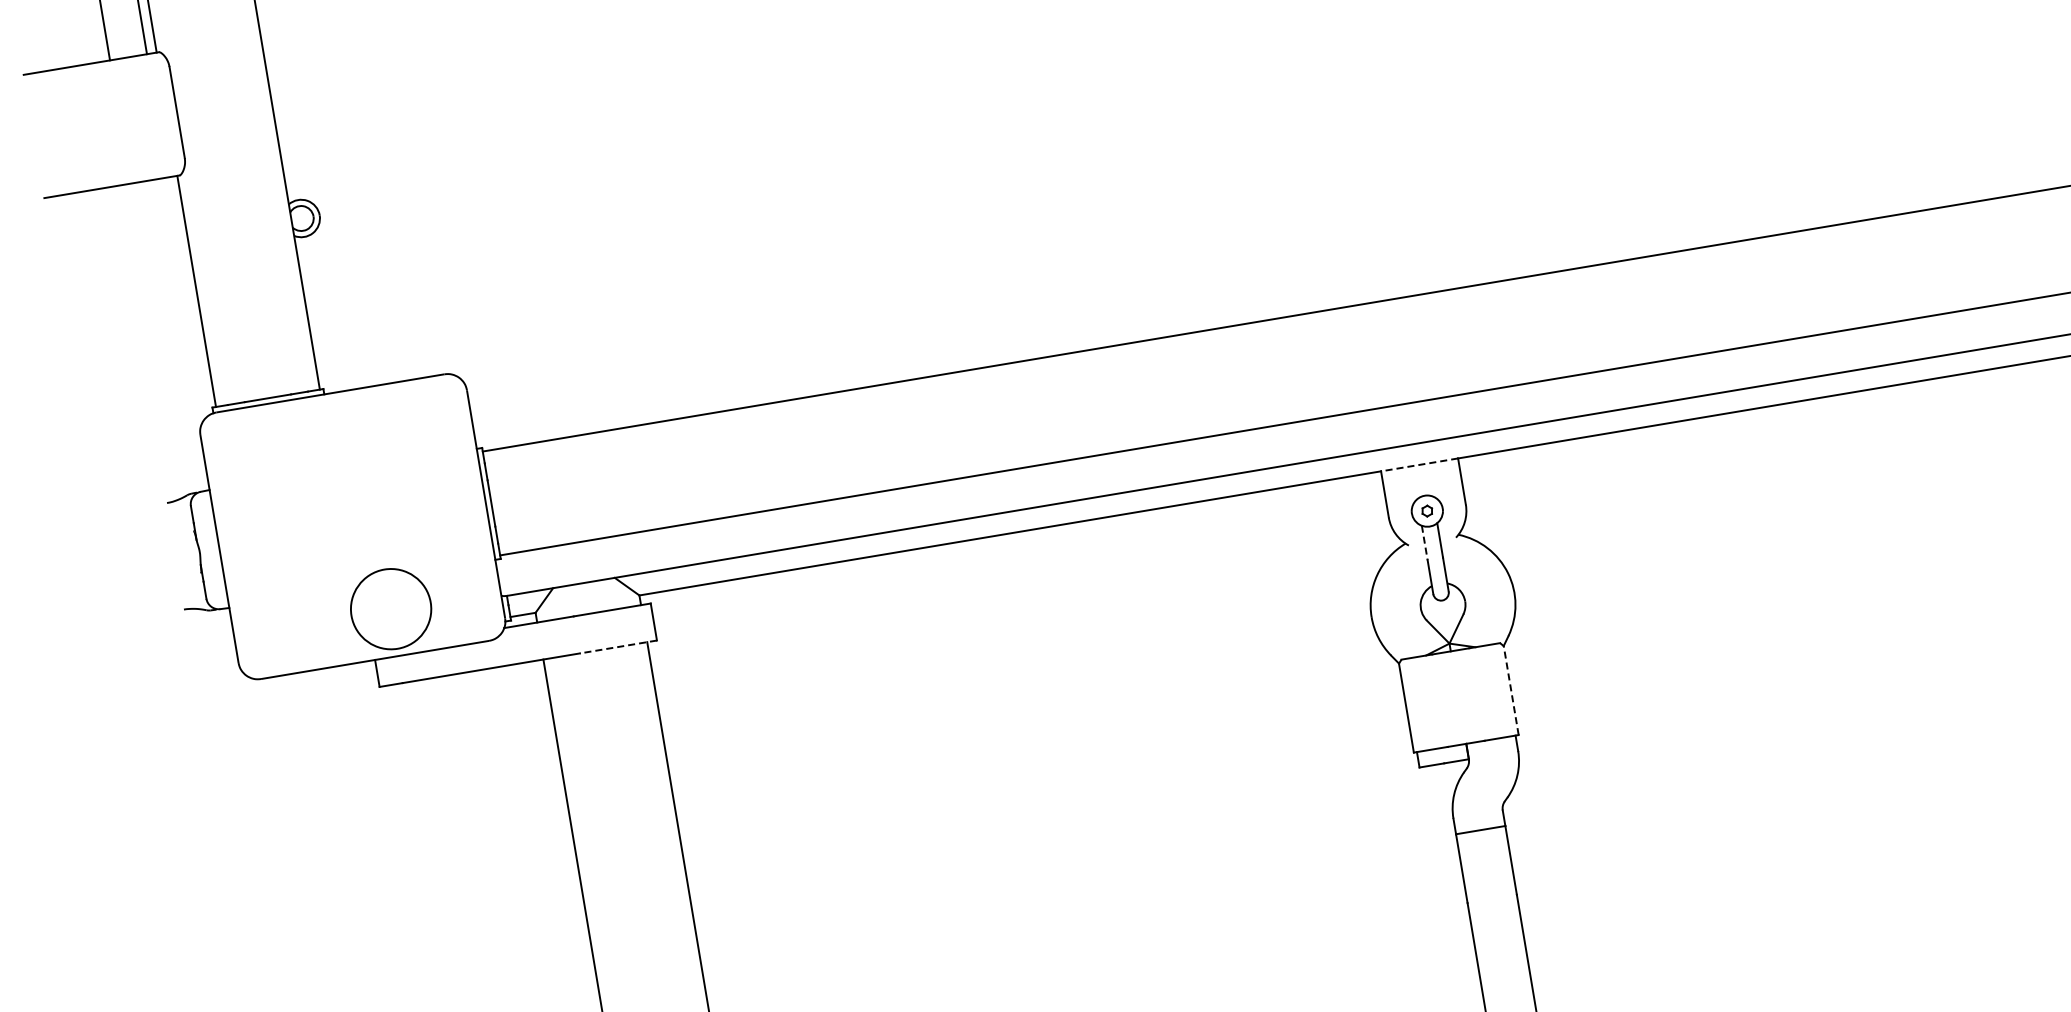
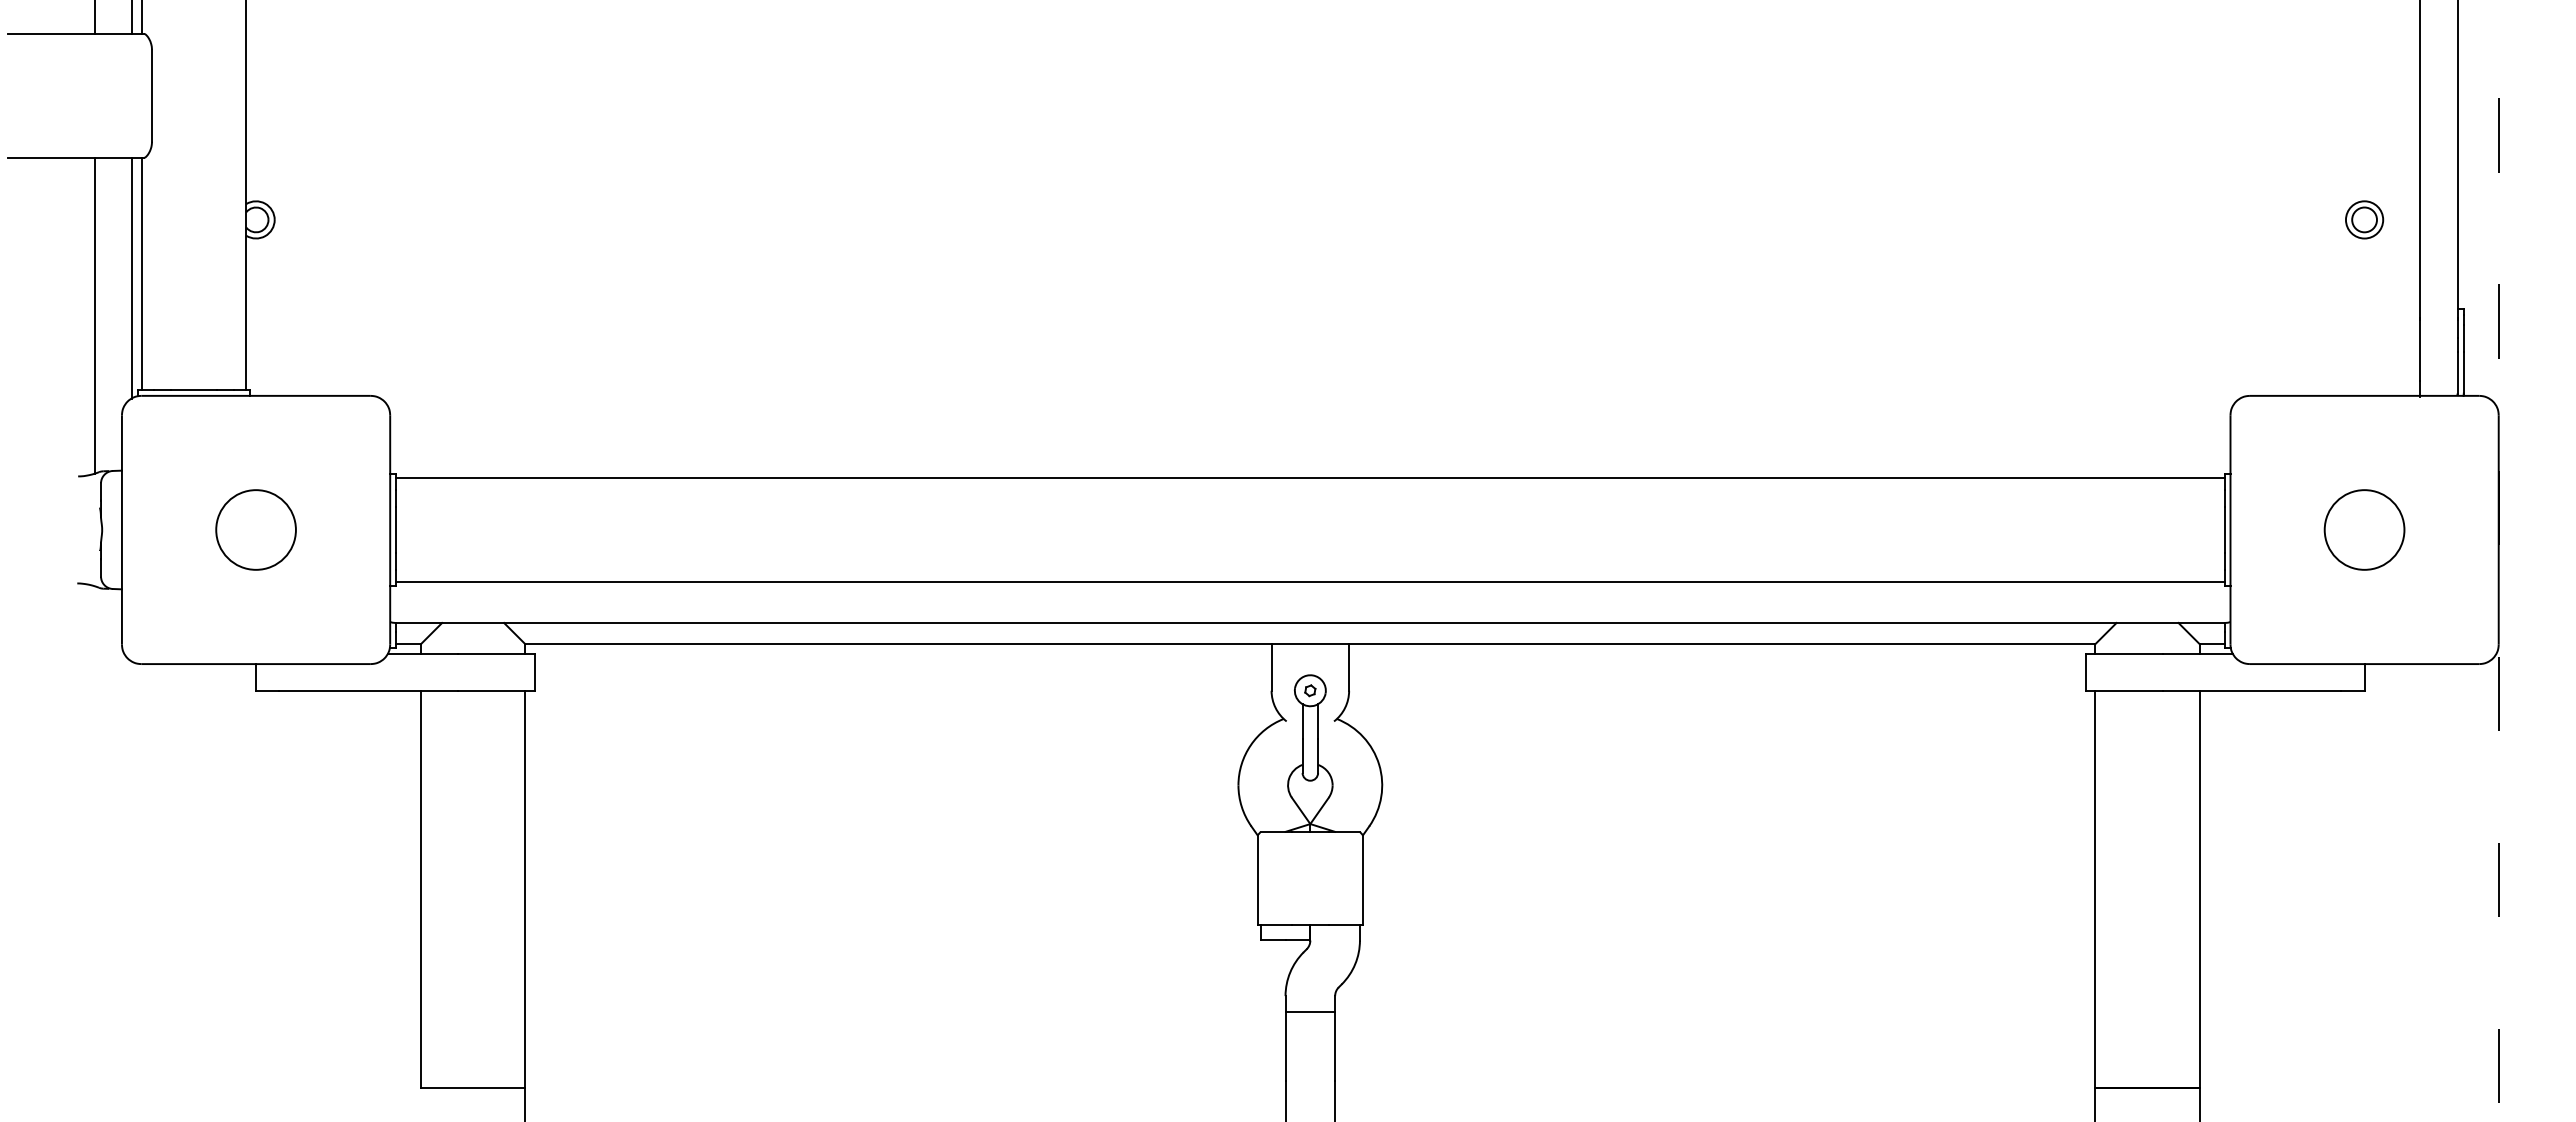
line: (187, 296) -> (132, 277), added
line: (156, 340) -> (94, 315), added
line: (1419, 465) -> (1310, 644), dashed -> solid
line: (1424, 543) -> (1302, 722), dashed -> solid
circle: (390, 608) -> (255, 529), moved
line: (618, 647) -> (496, 691), dashed -> solid
line: (1511, 690) -> (1363, 880), dashed -> solid

